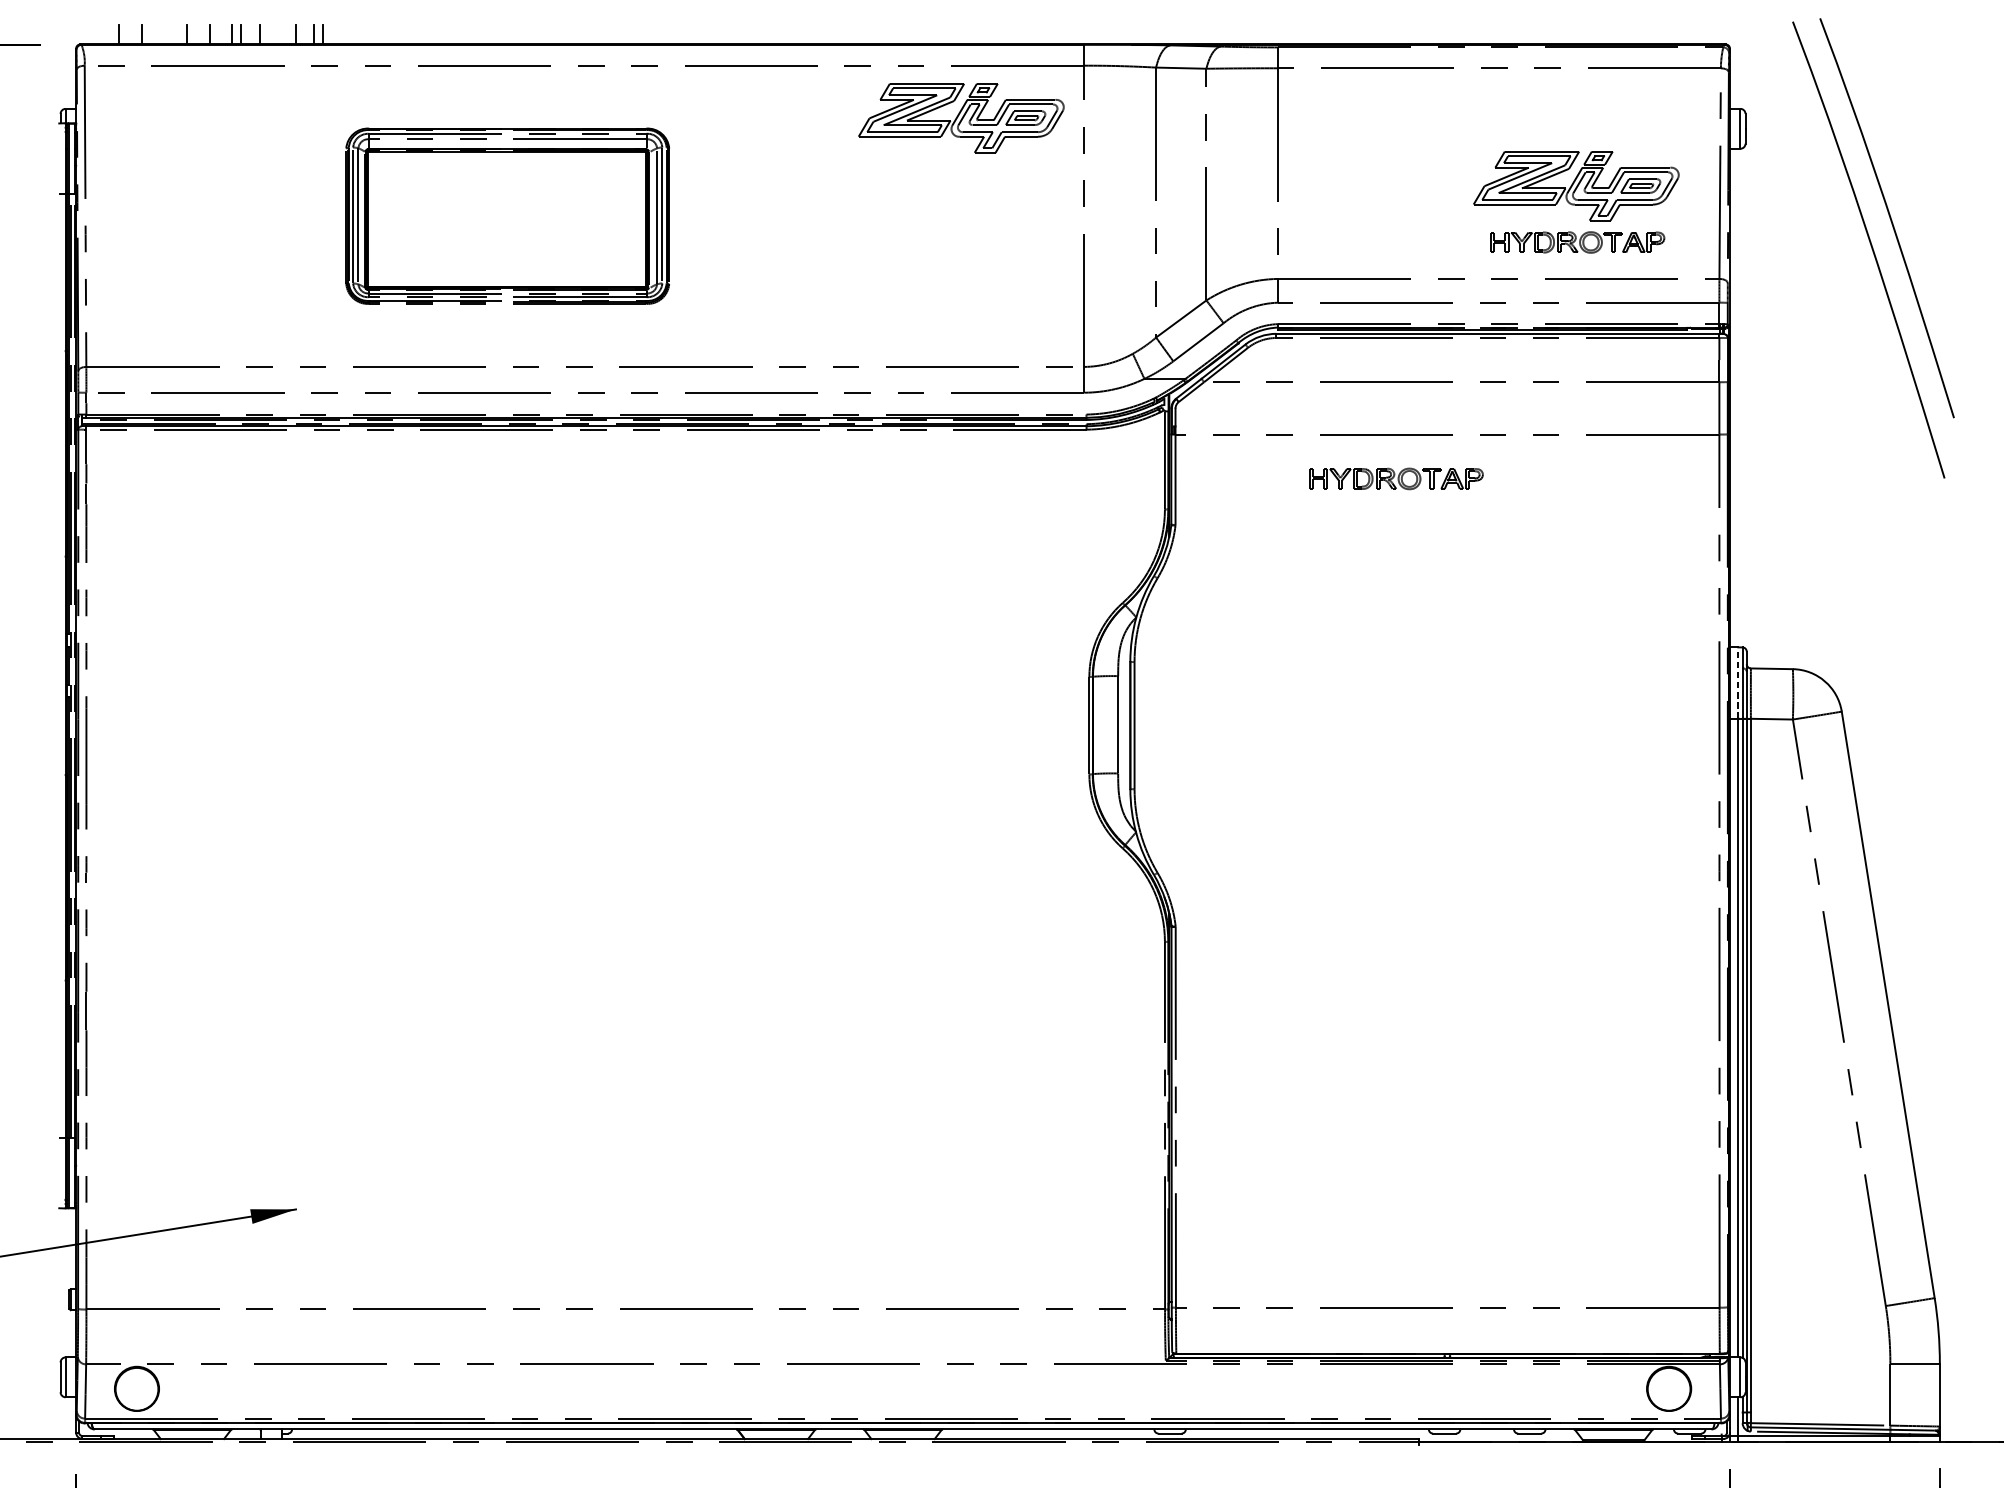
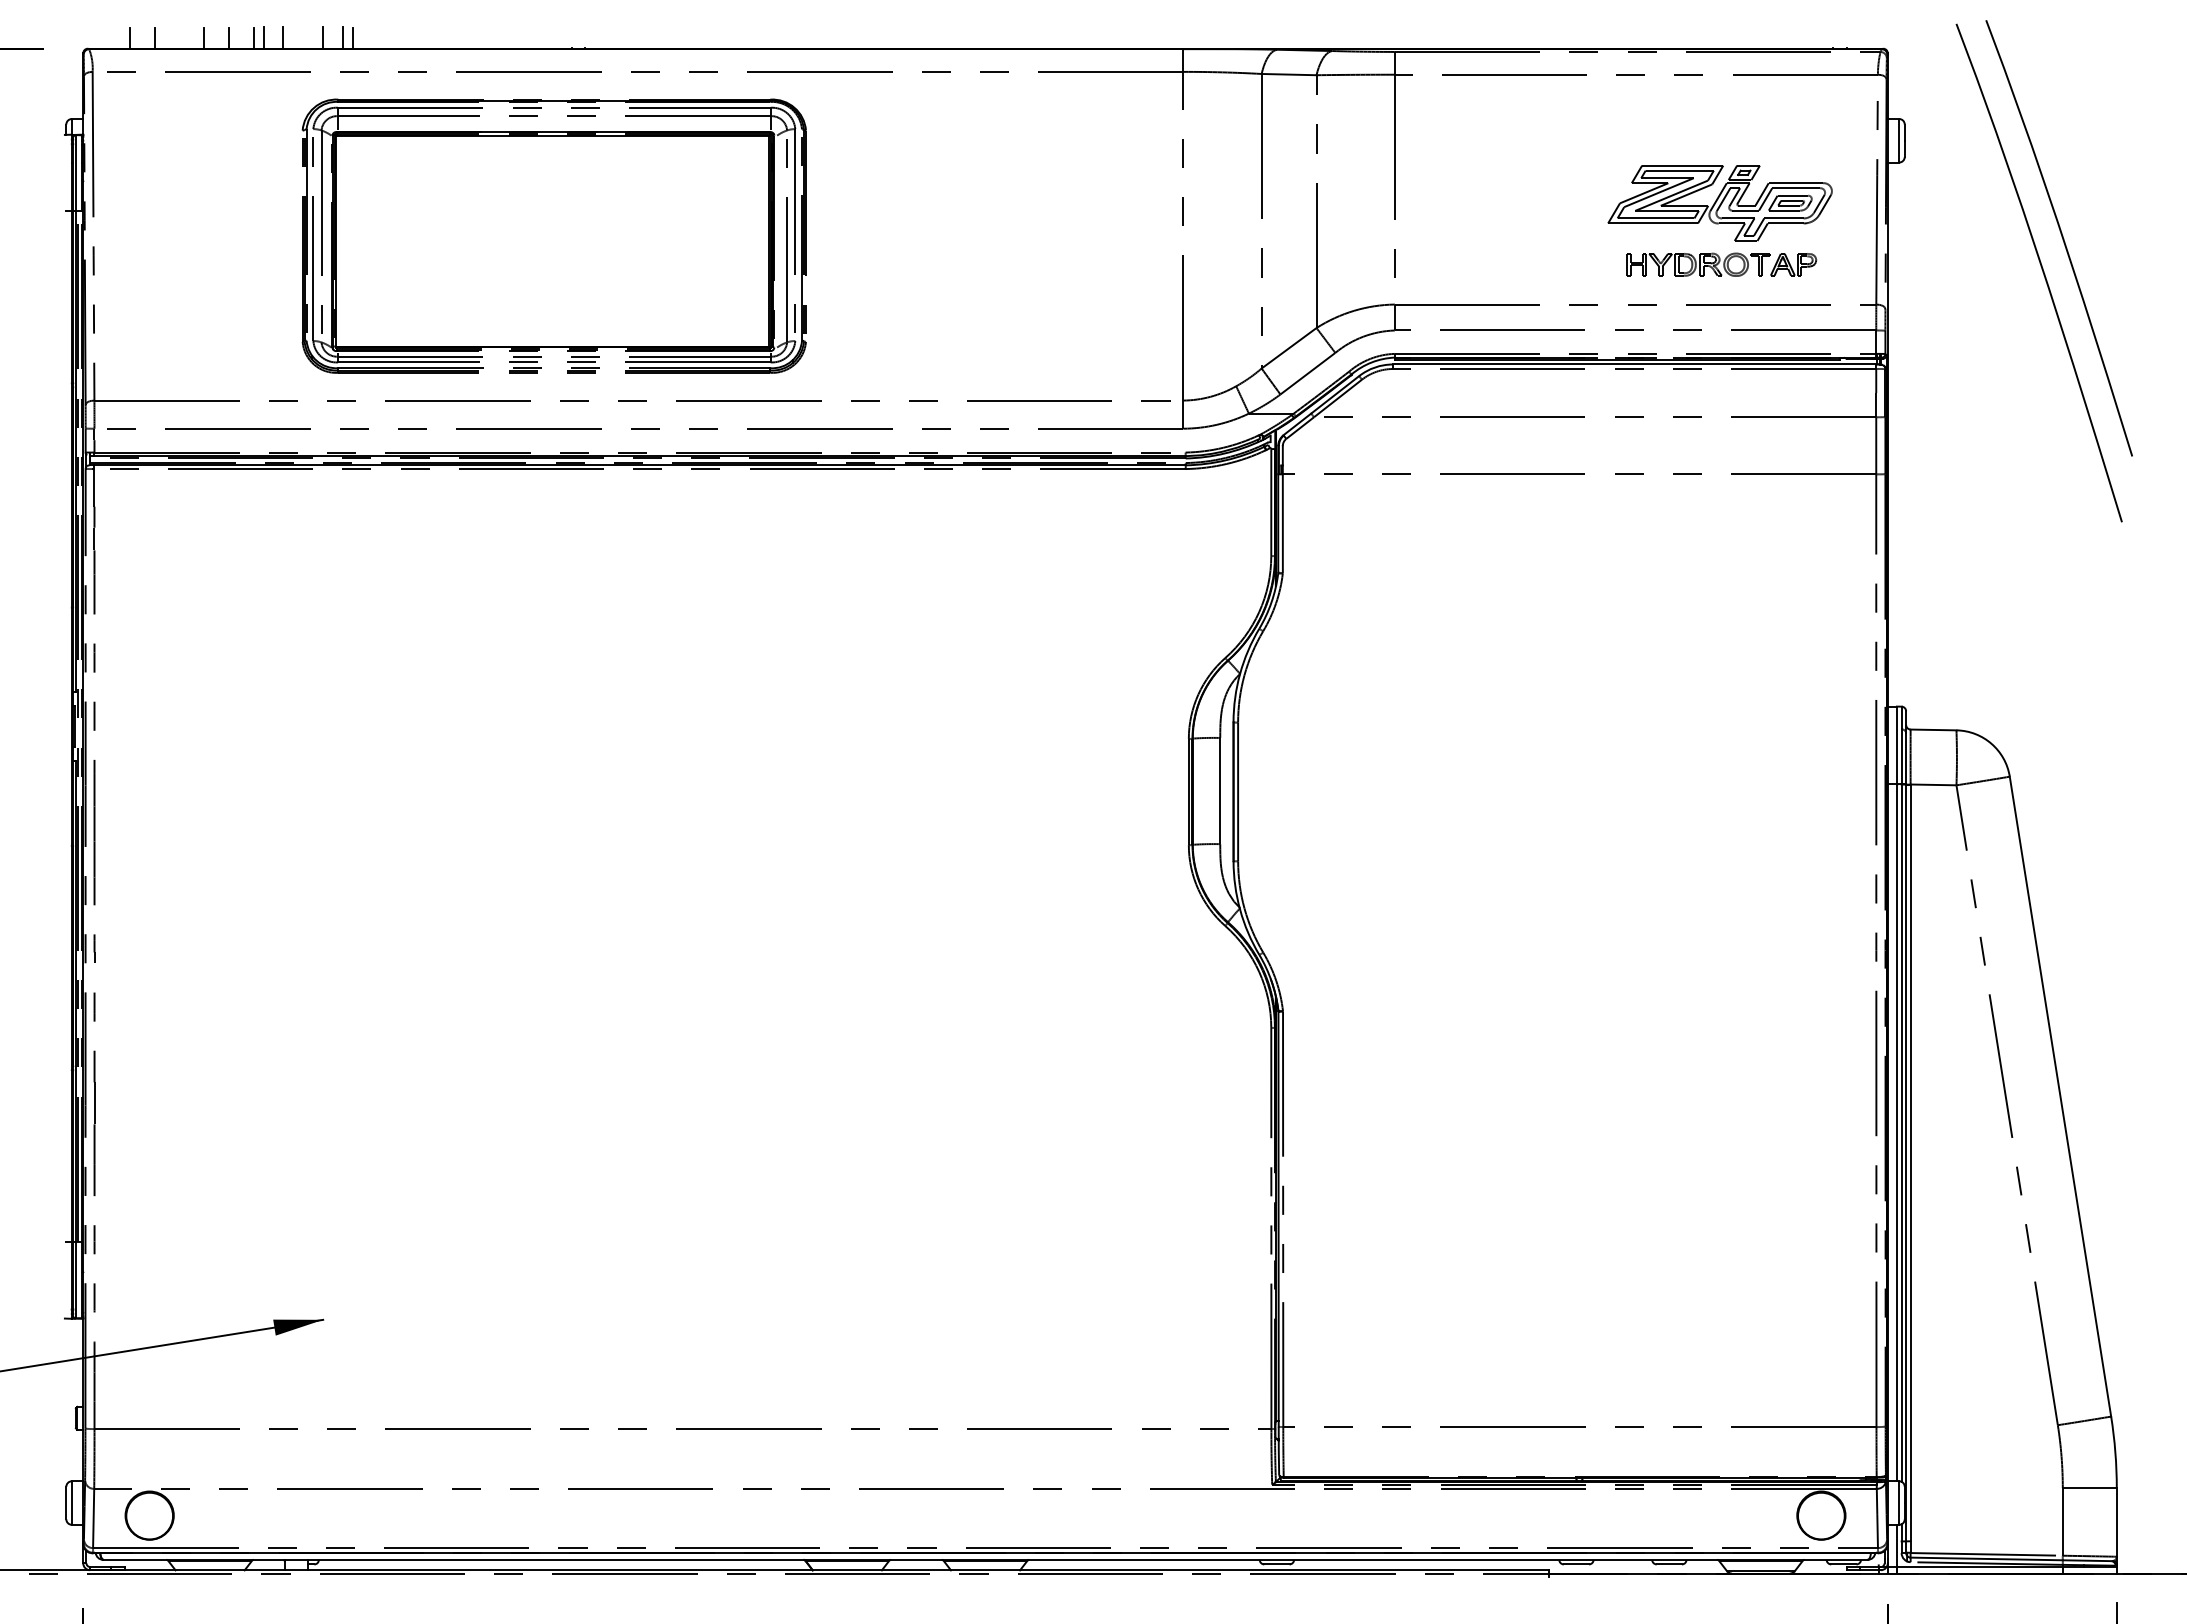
part: (960, 118) -> (1048, 129), removed
part: (507, 215) -> (553, 235), size x1.43
part: (1396, 478) -> (1523, 522), removed
line: (1737, 683) -> (1896, 745), dashed -> solid

